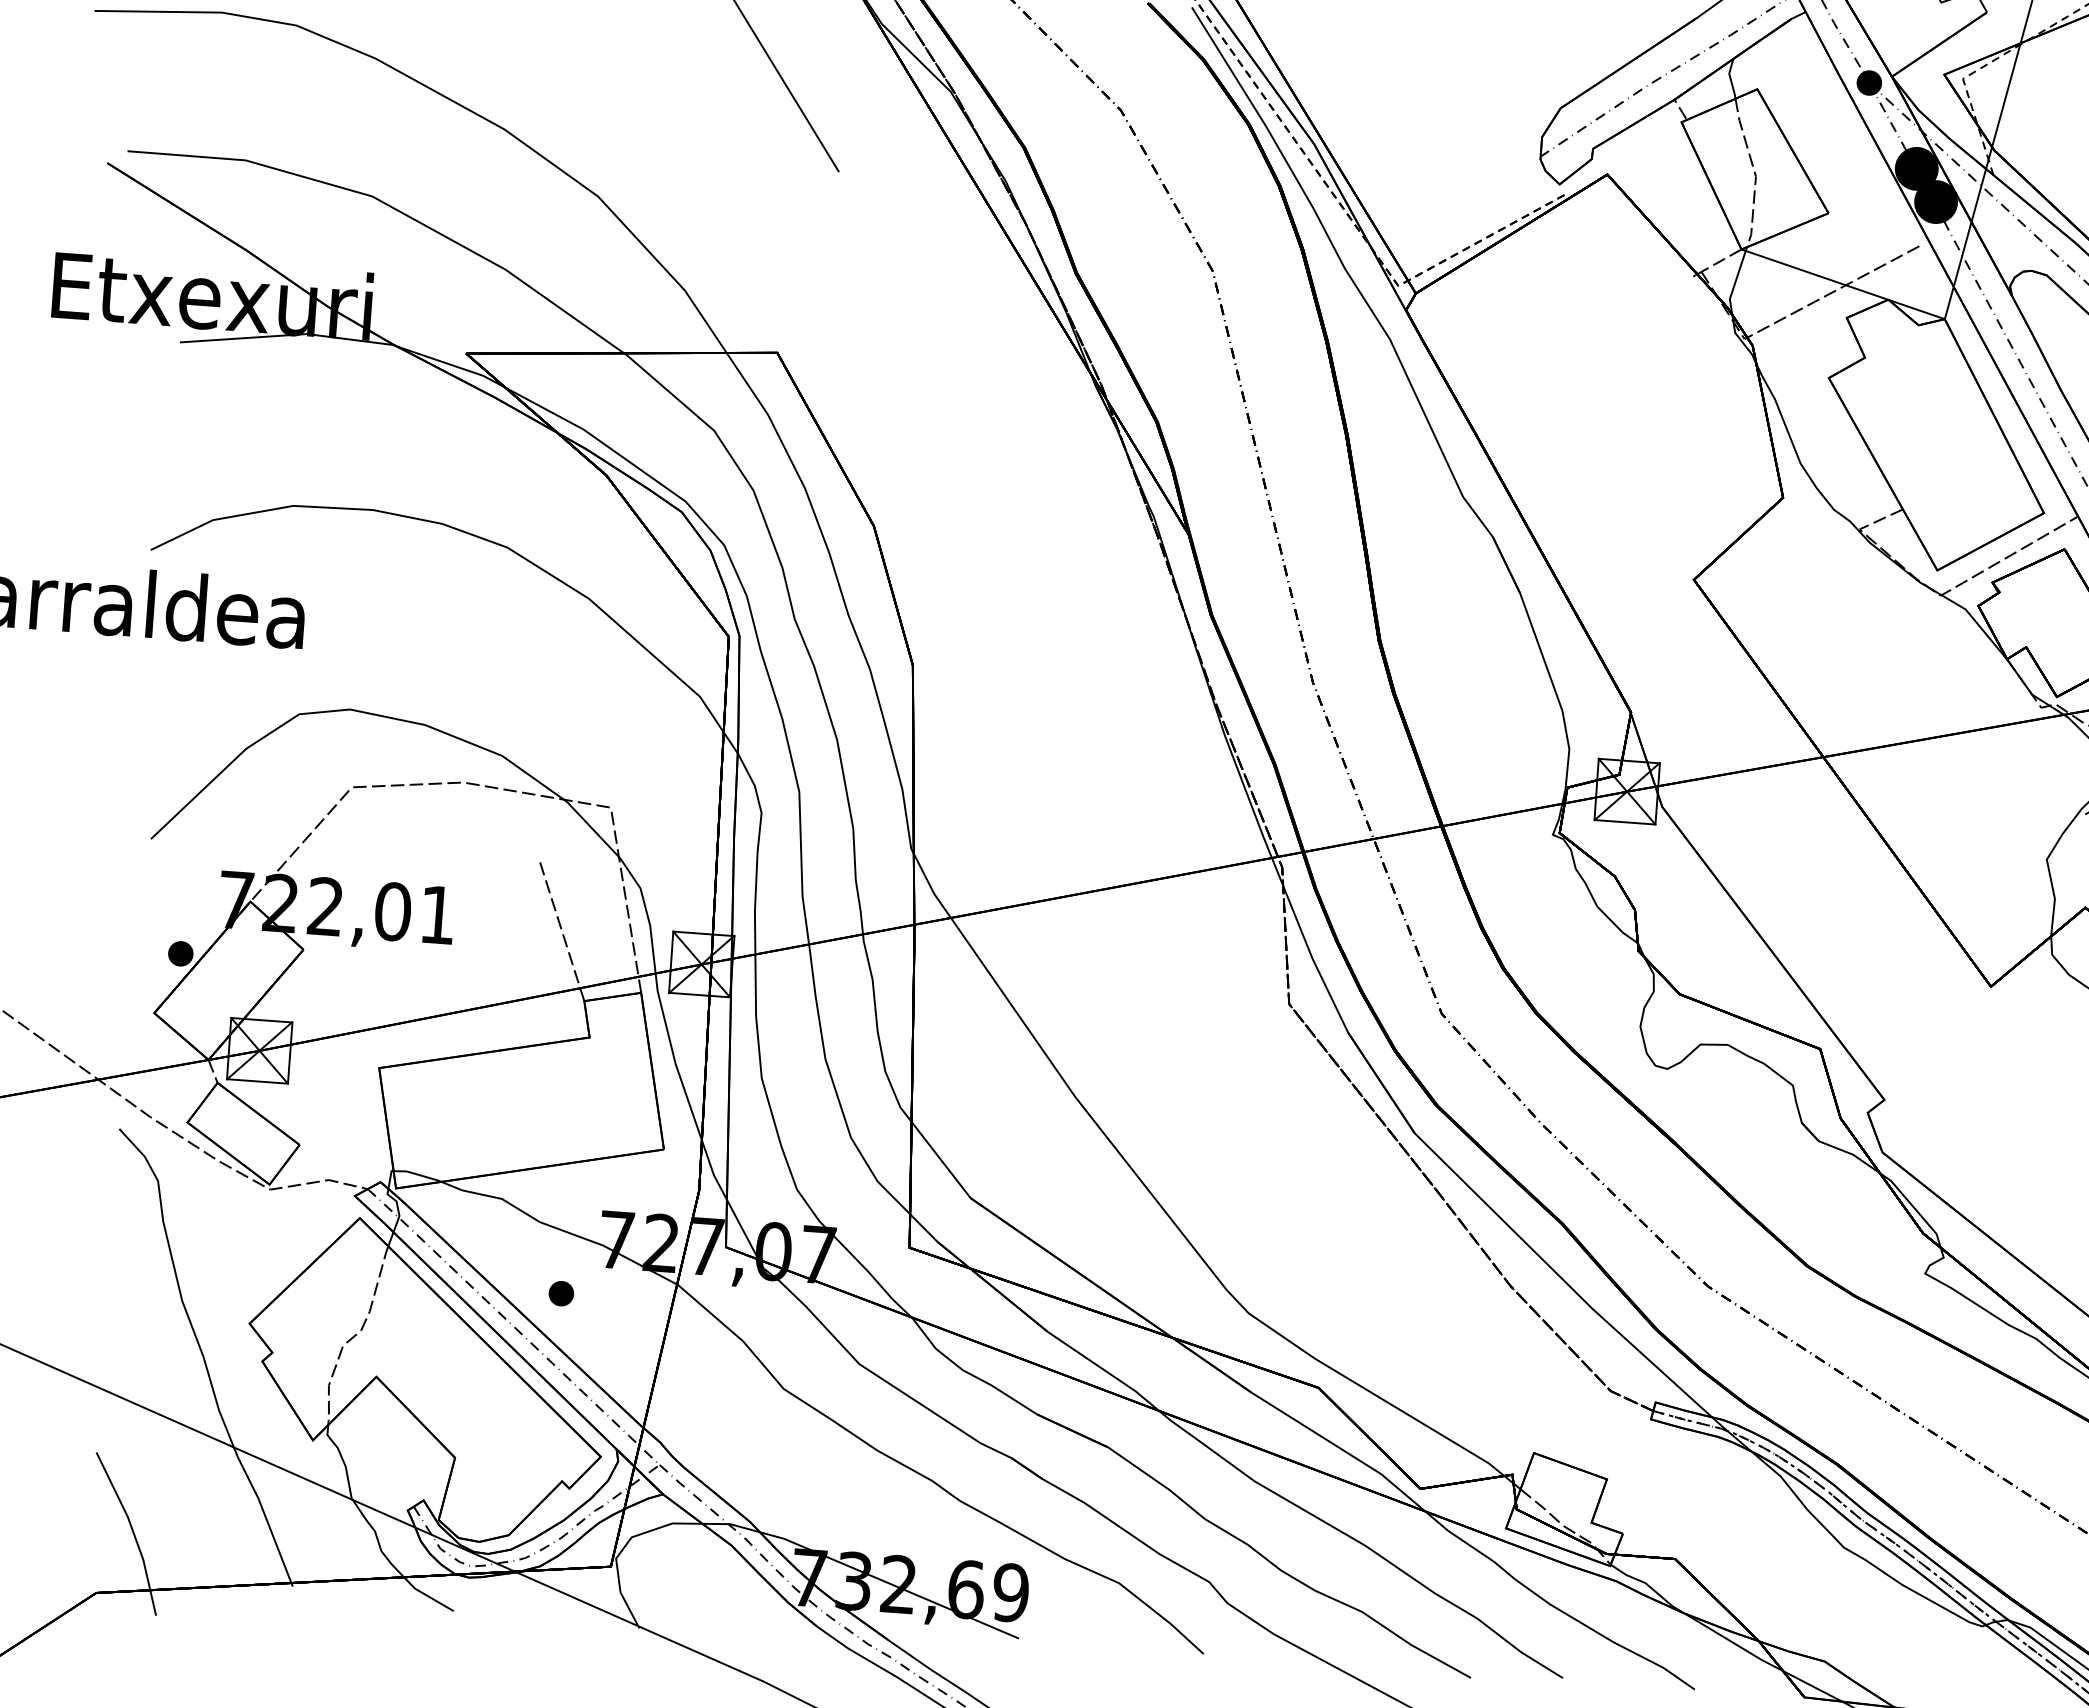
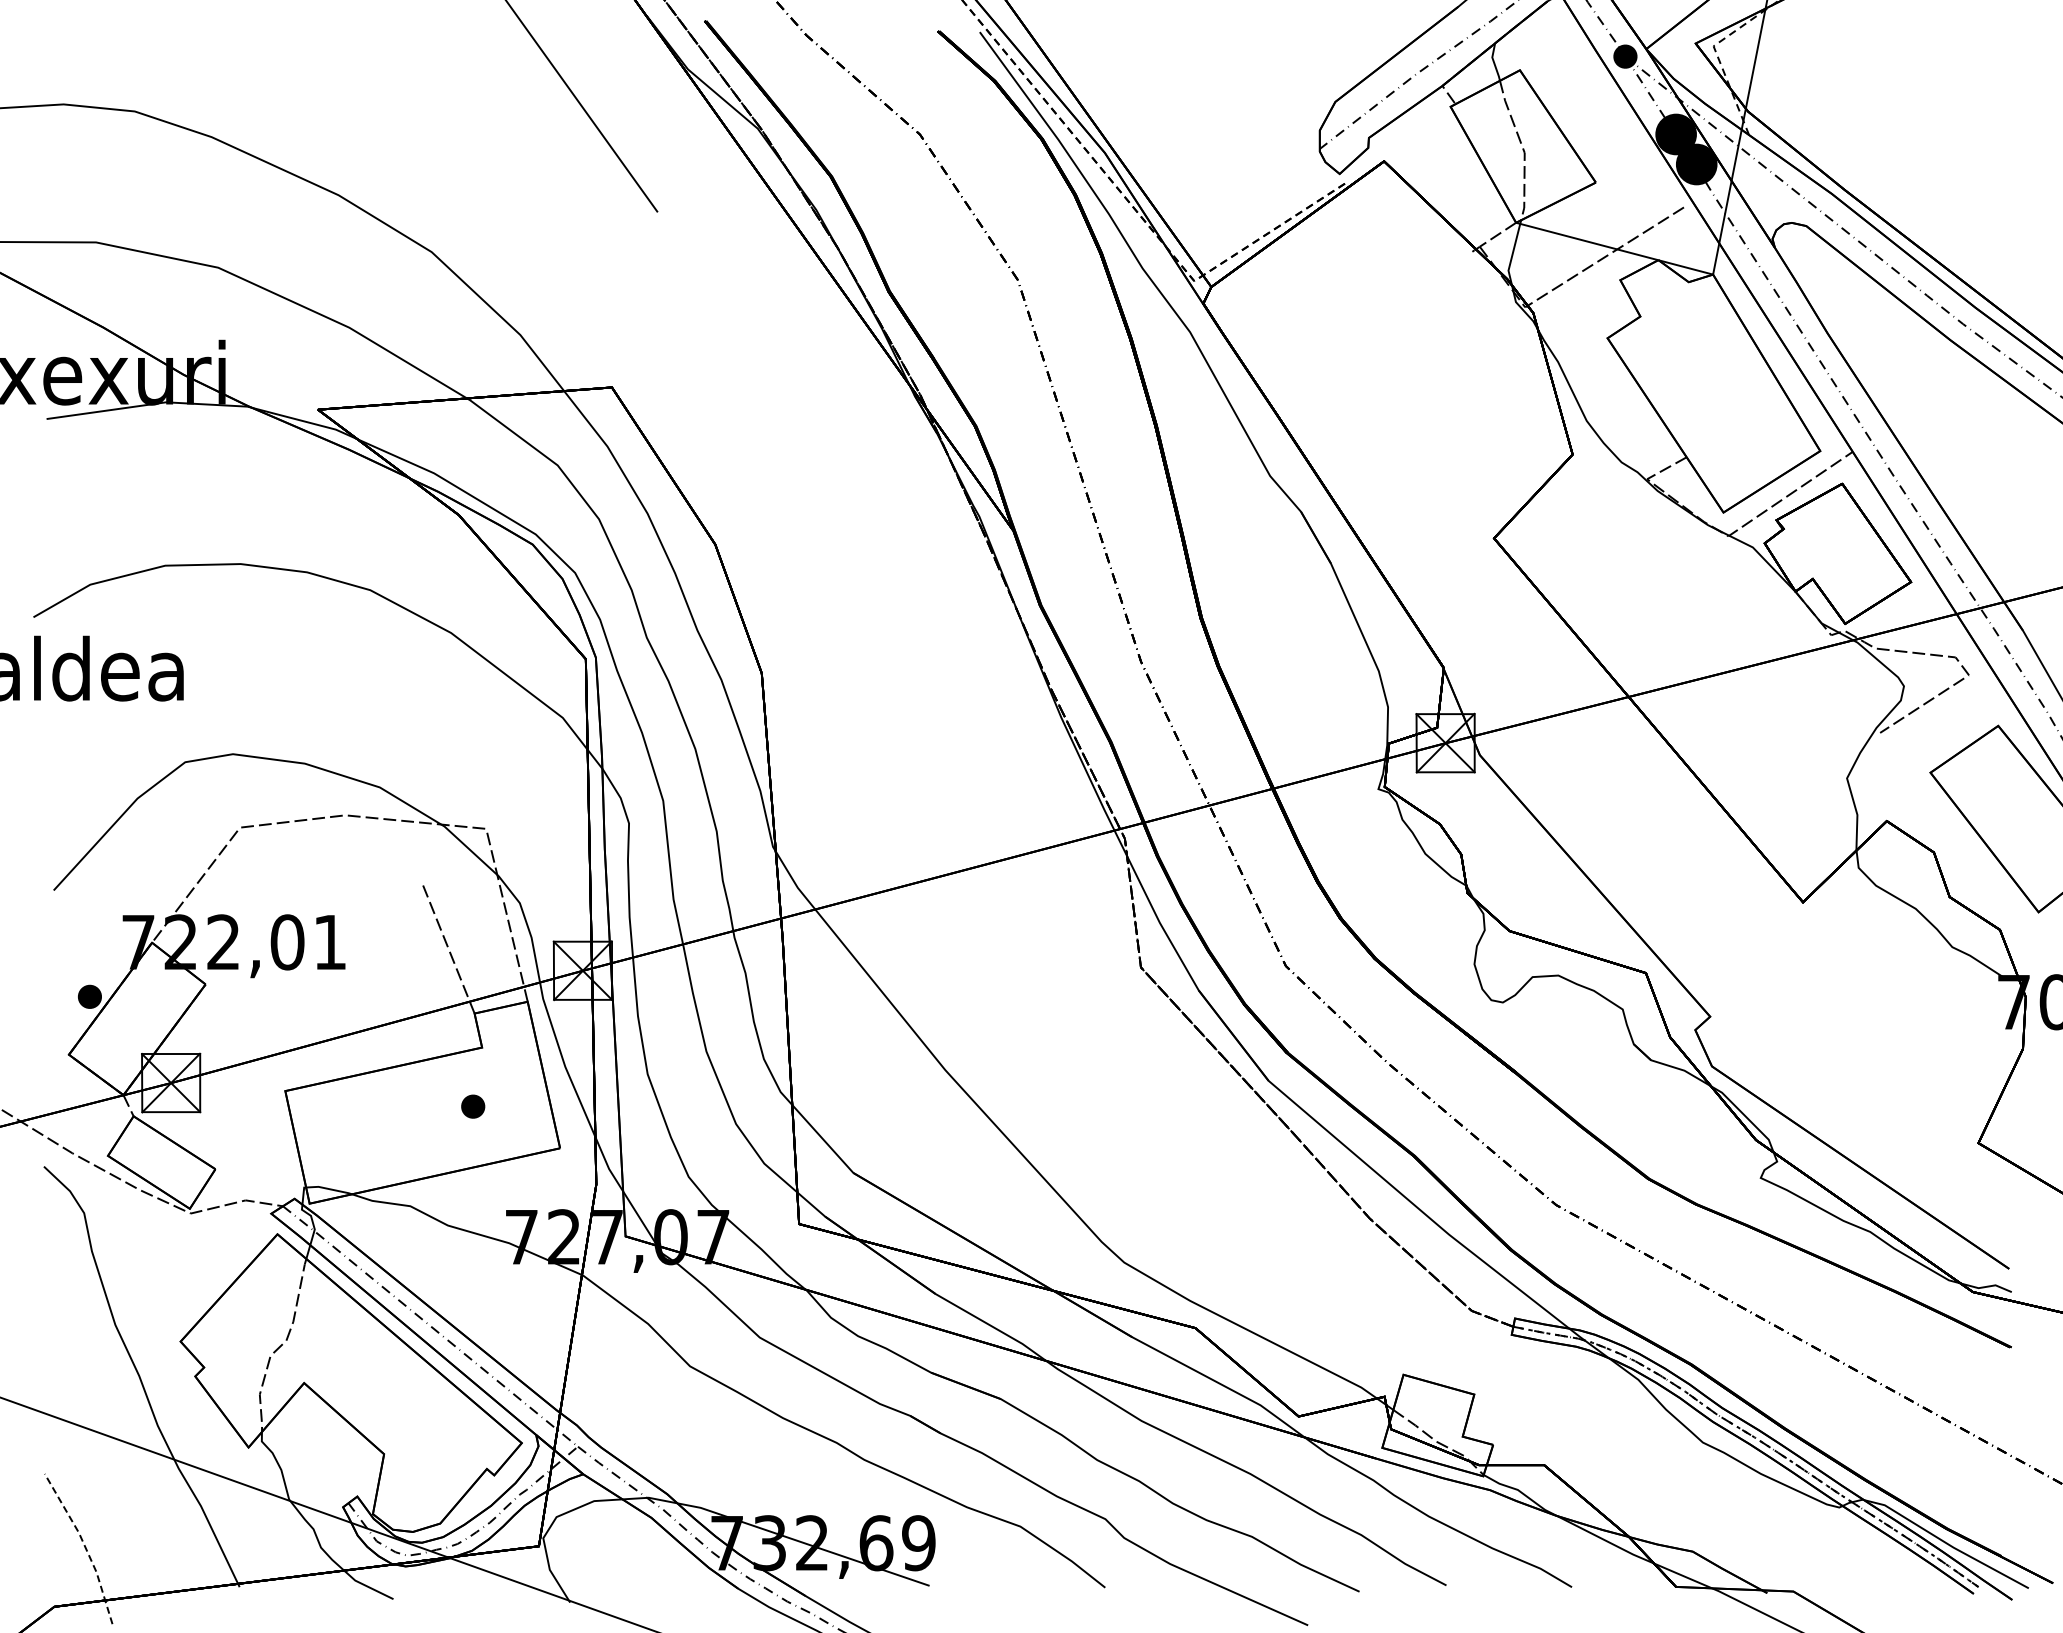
part: (561, 1293) -> (473, 1106), moved
line: (132, 1531) -> (84, 1546), solid -> dashed

